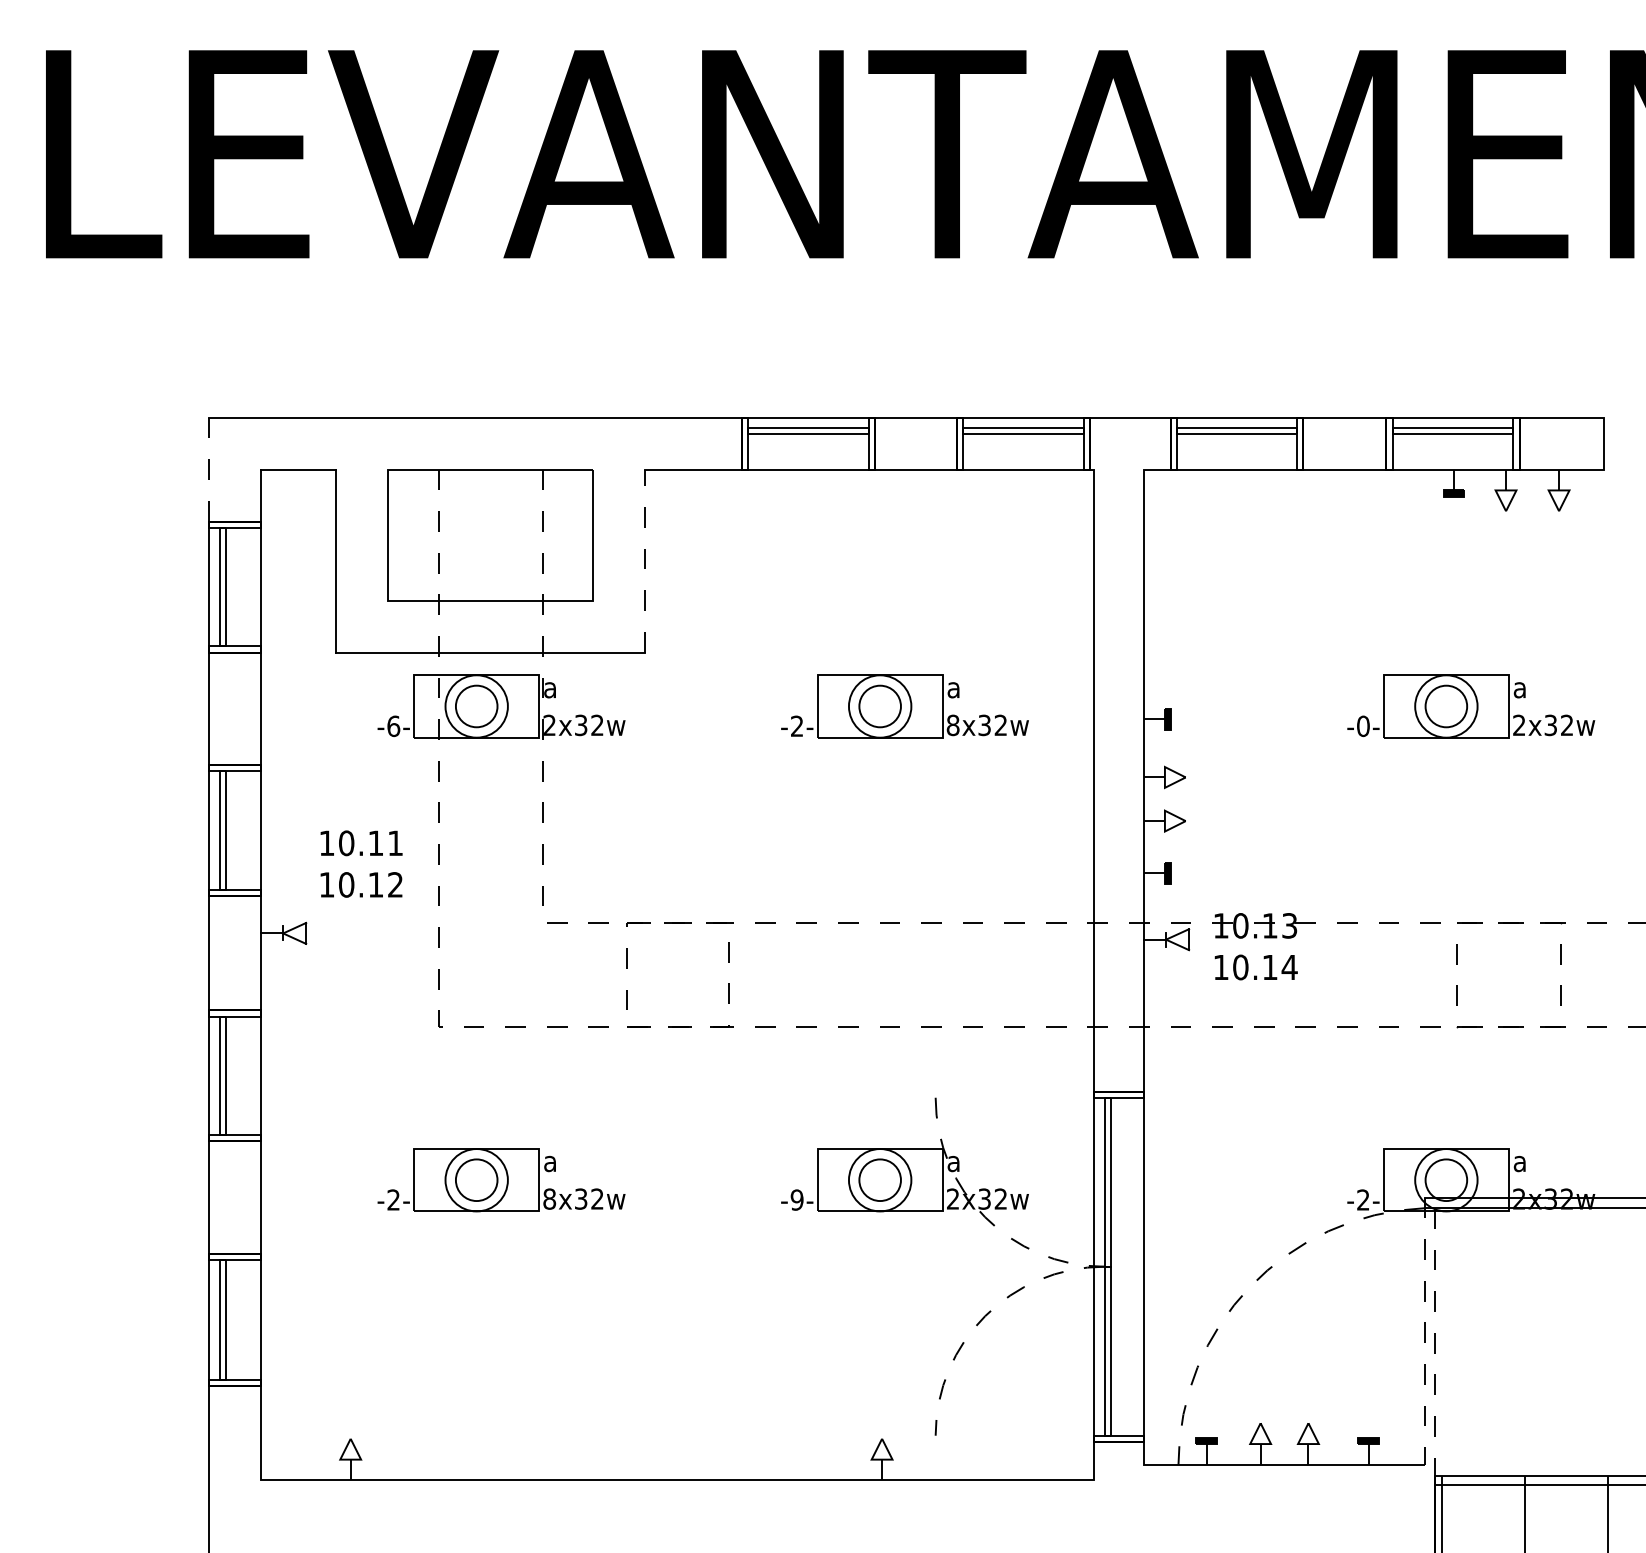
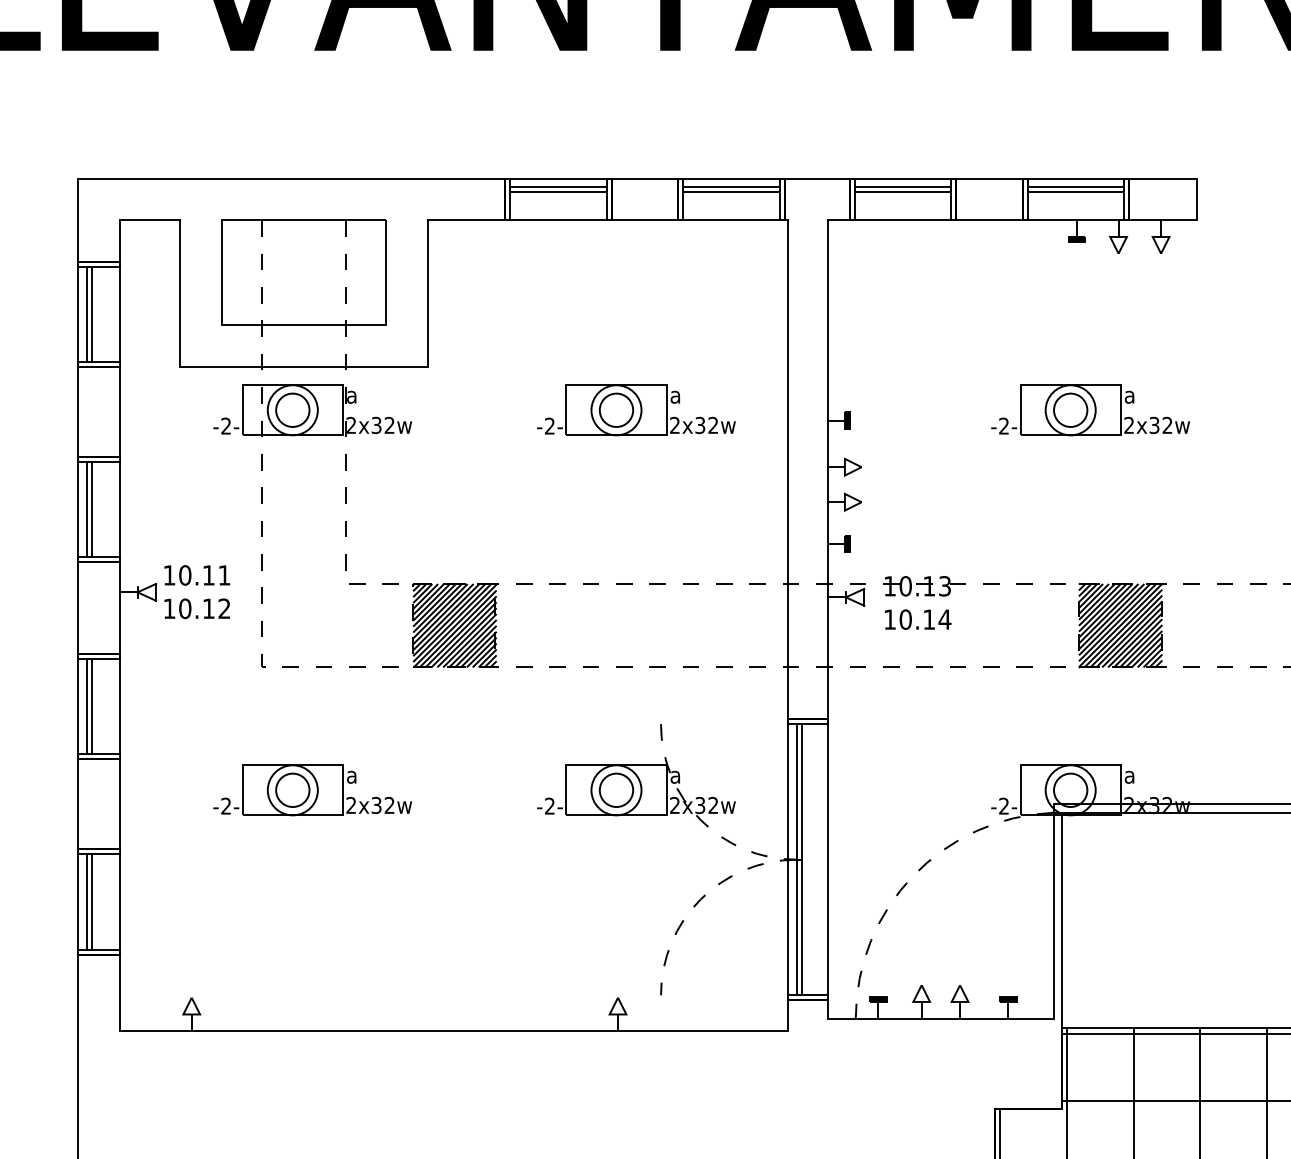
line: (209, 469) -> (78, 220), dashed -> solid
line: (645, 561) -> (428, 293), dashed -> solid
text: (952, 725) -> (674, 425), 8x32w -> 2x32w
text: (393, 726) -> (226, 426), -6- -> -2-
text: (1363, 726) -> (1004, 426), -0- -> -2-
text: (361, 863) -> (197, 591), moved
hatch: (678, 975) -> (454, 626), added
hatch: (1508, 975) -> (1120, 626), added
text: (549, 1198) -> (351, 804), 8x32w -> 2x32w
text: (796, 1199) -> (549, 805), -9- -> -2-
line: (1424, 1331) -> (1053, 911), dashed -> solid
line: (1435, 1336) -> (1061, 915), dashed -> solid

